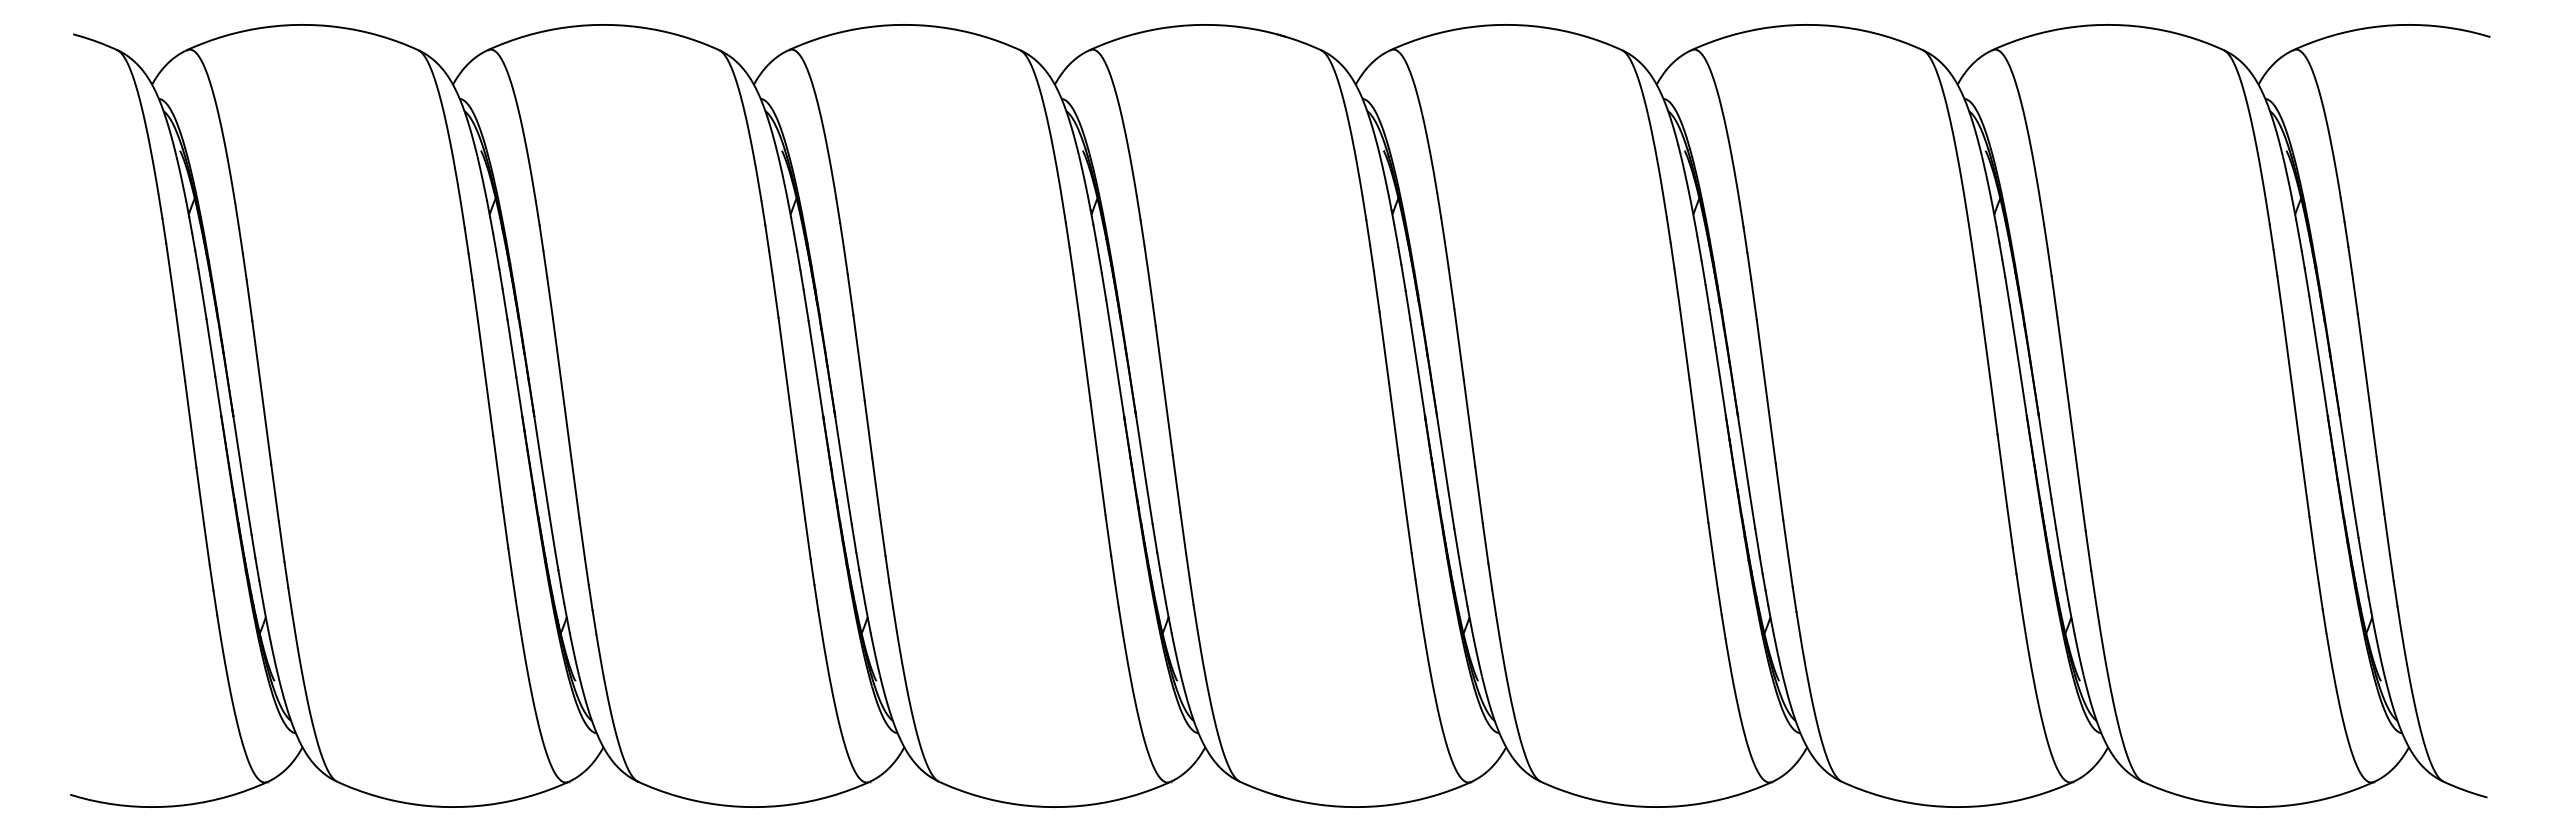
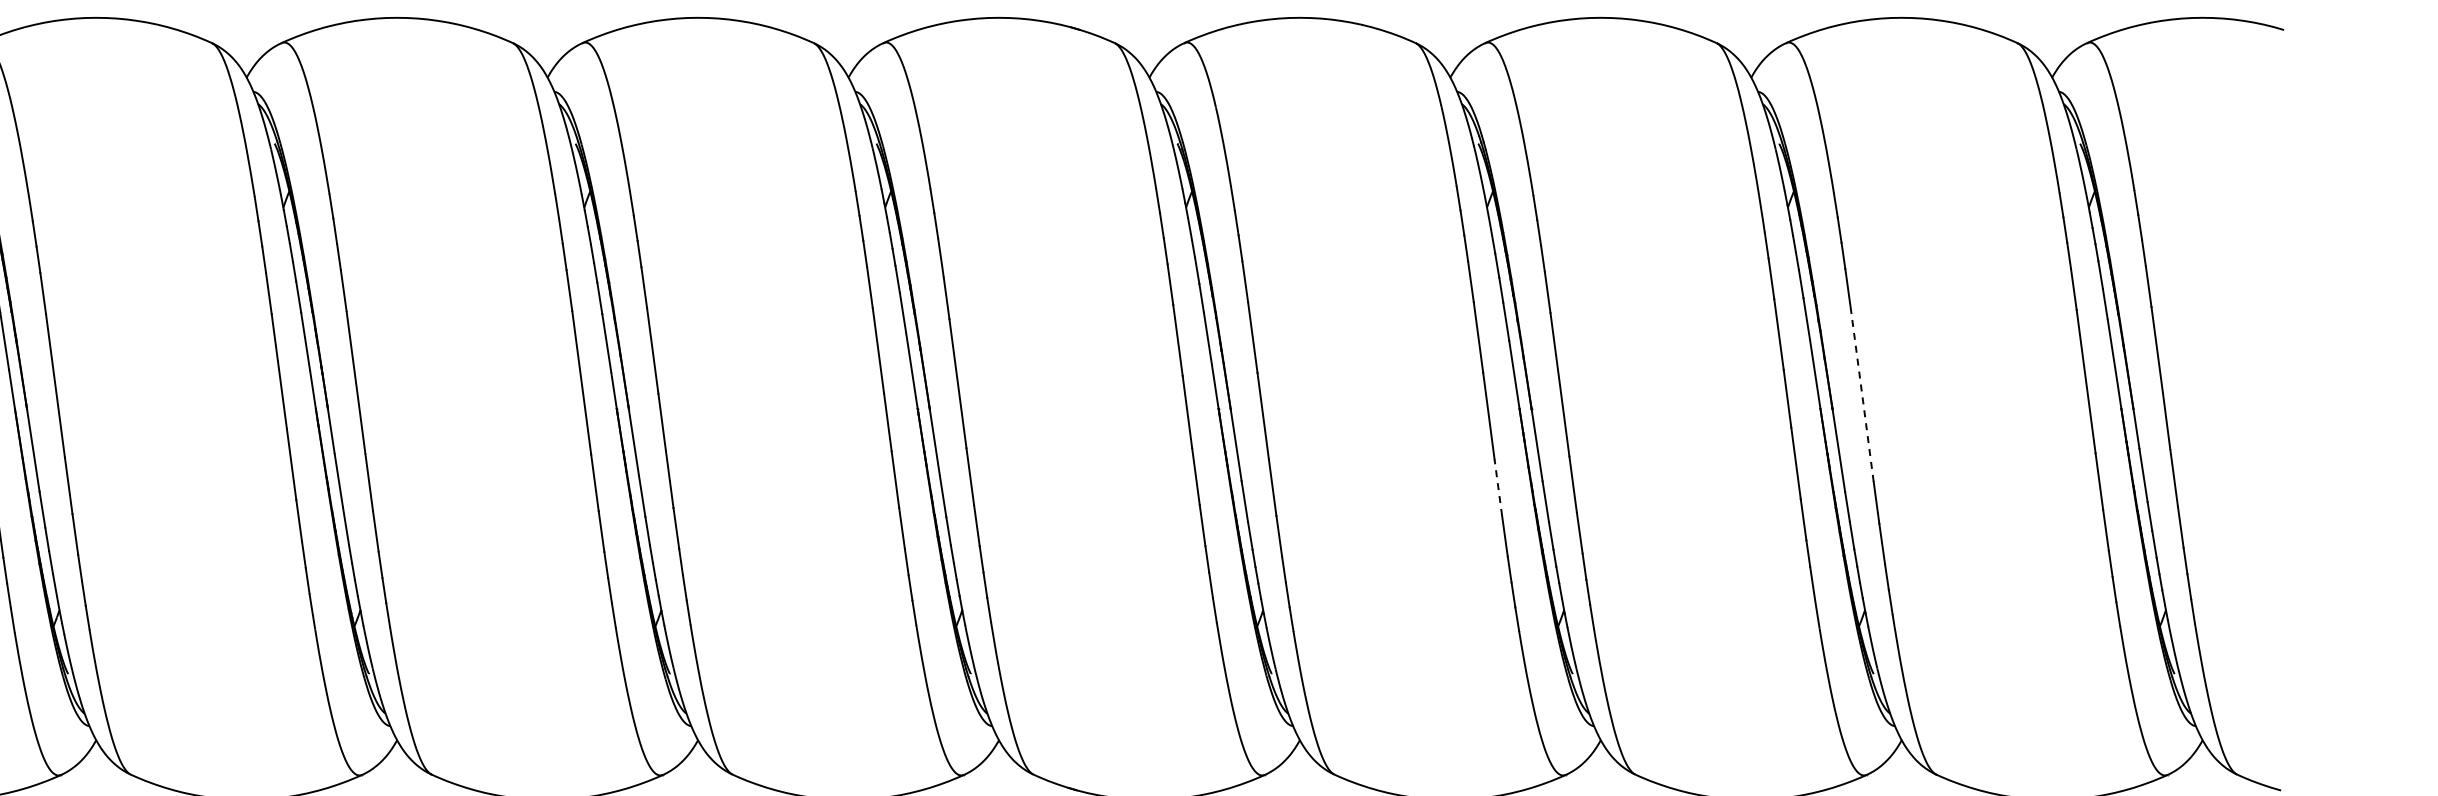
line: (2068, 403) -> (1862, 396), solid -> dashed
line: (1704, 494) -> (1498, 487), solid -> dashed

